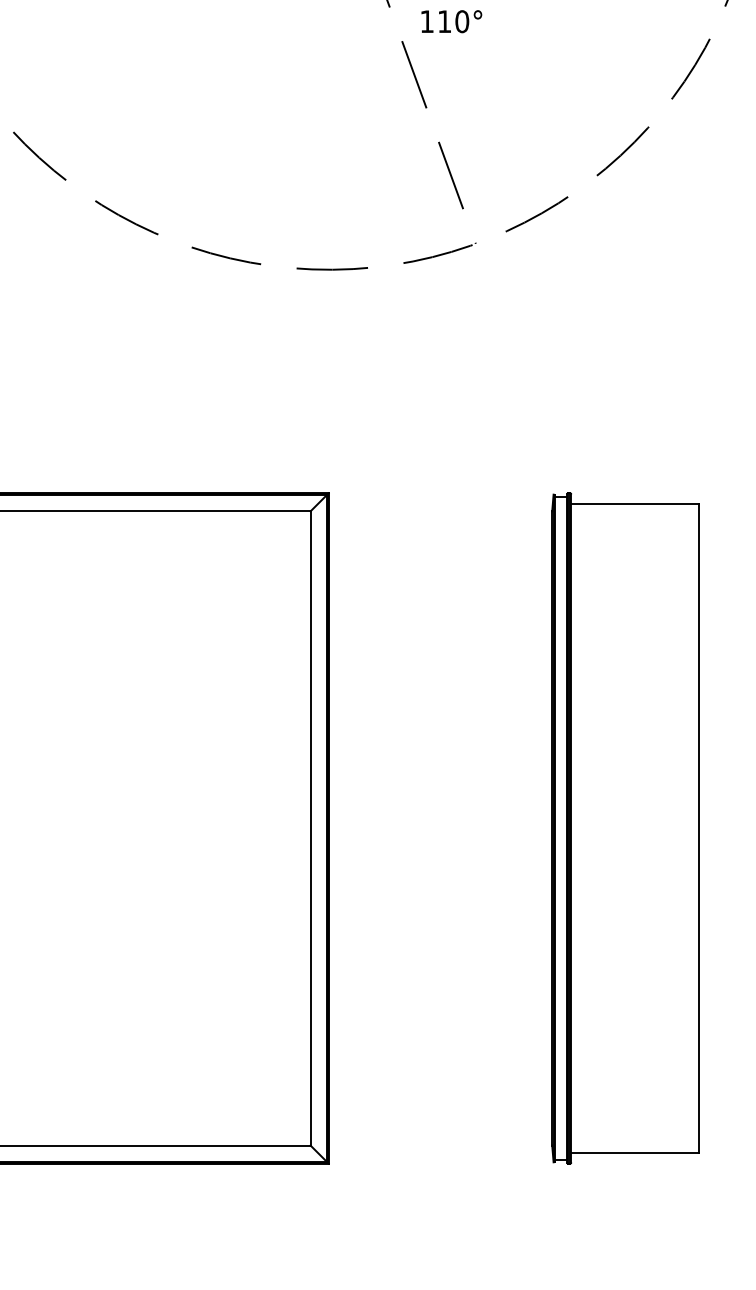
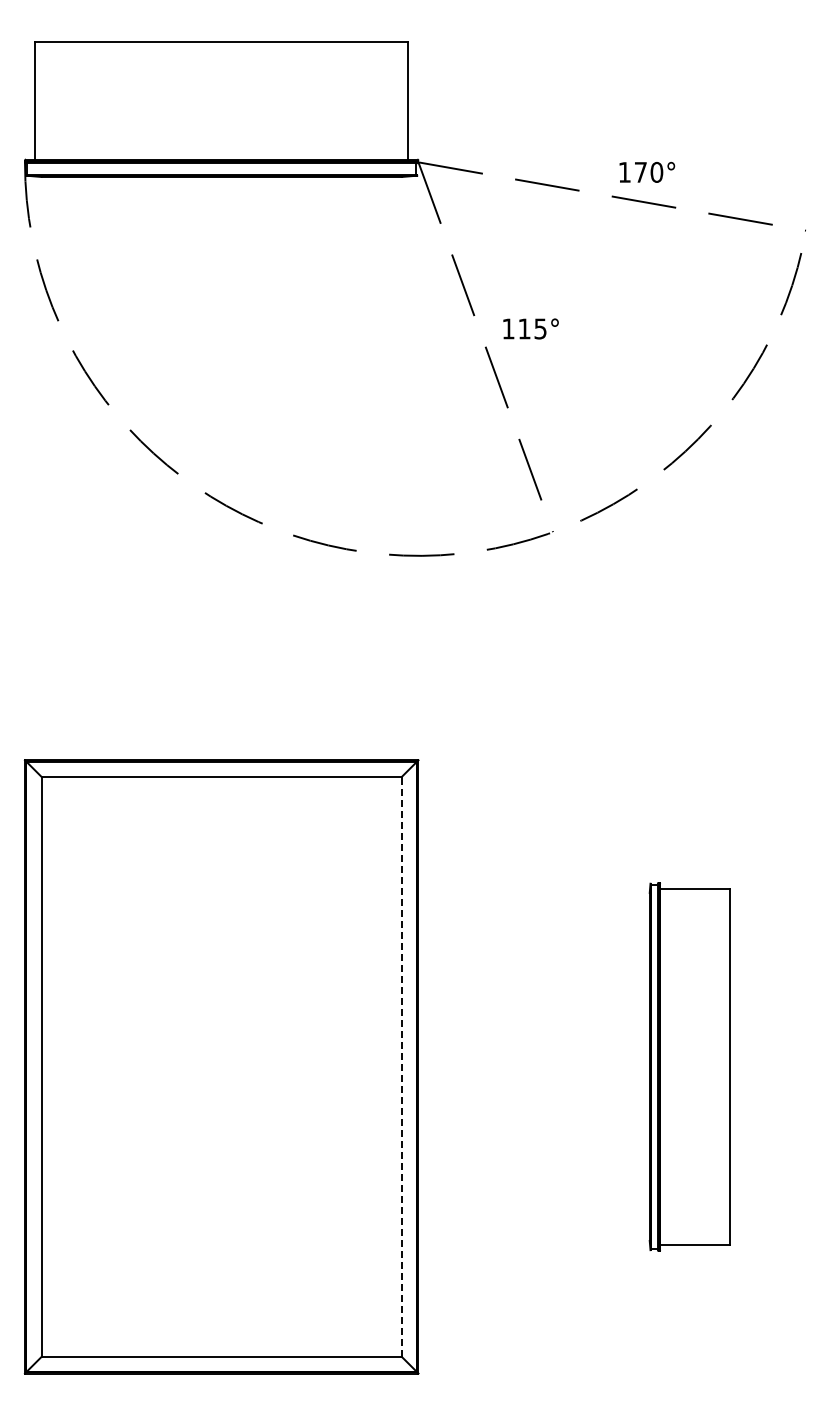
text: (462, 21) -> (540, 328), 110° -> 115°
line: (310, 828) -> (401, 1066), solid -> dashed
part: (625, 828) -> (689, 1066), size x0.6

